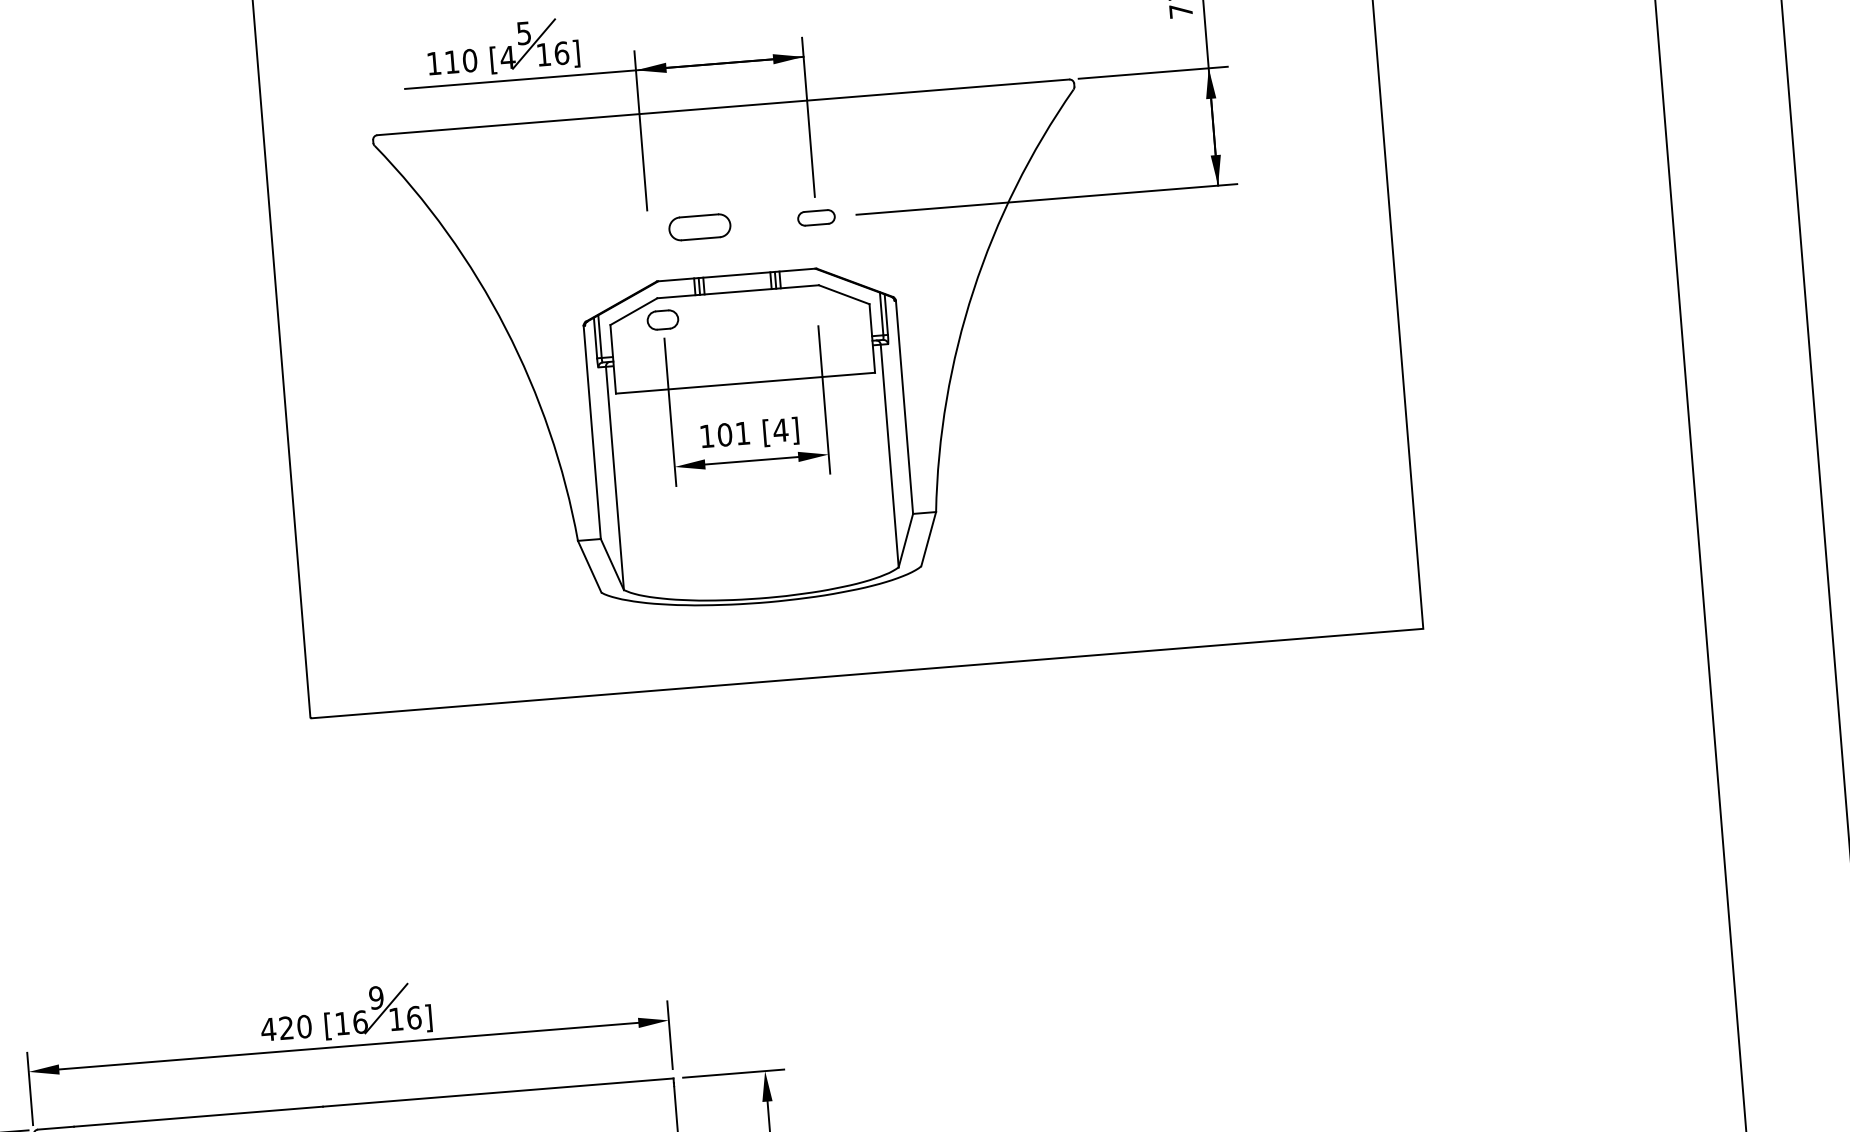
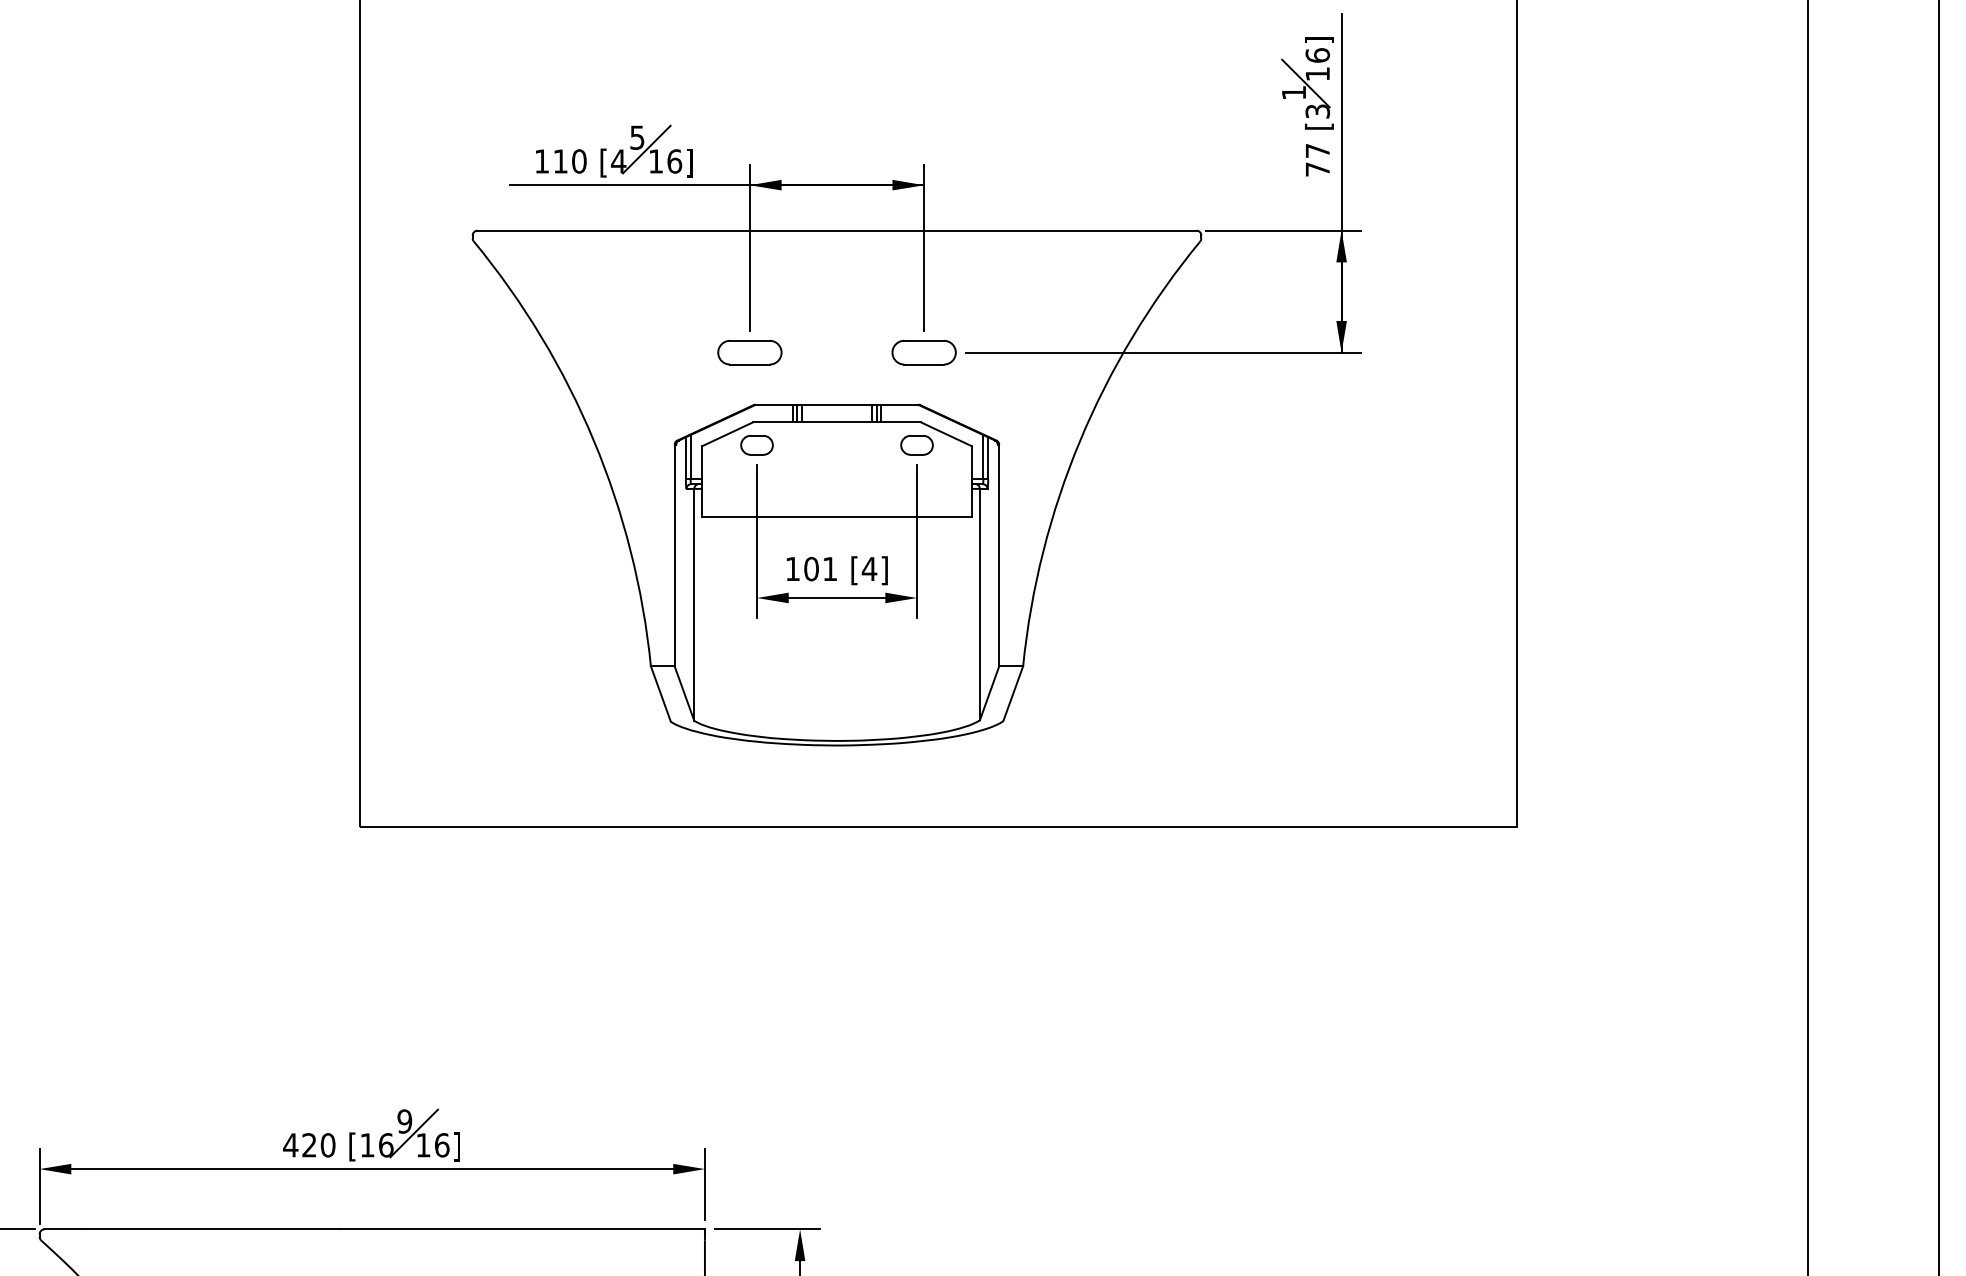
part: (815, 217) -> (923, 352), size x1.67
part: (699, 227) -> (749, 352), moved
part: (816, 307) -> (916, 445), added

